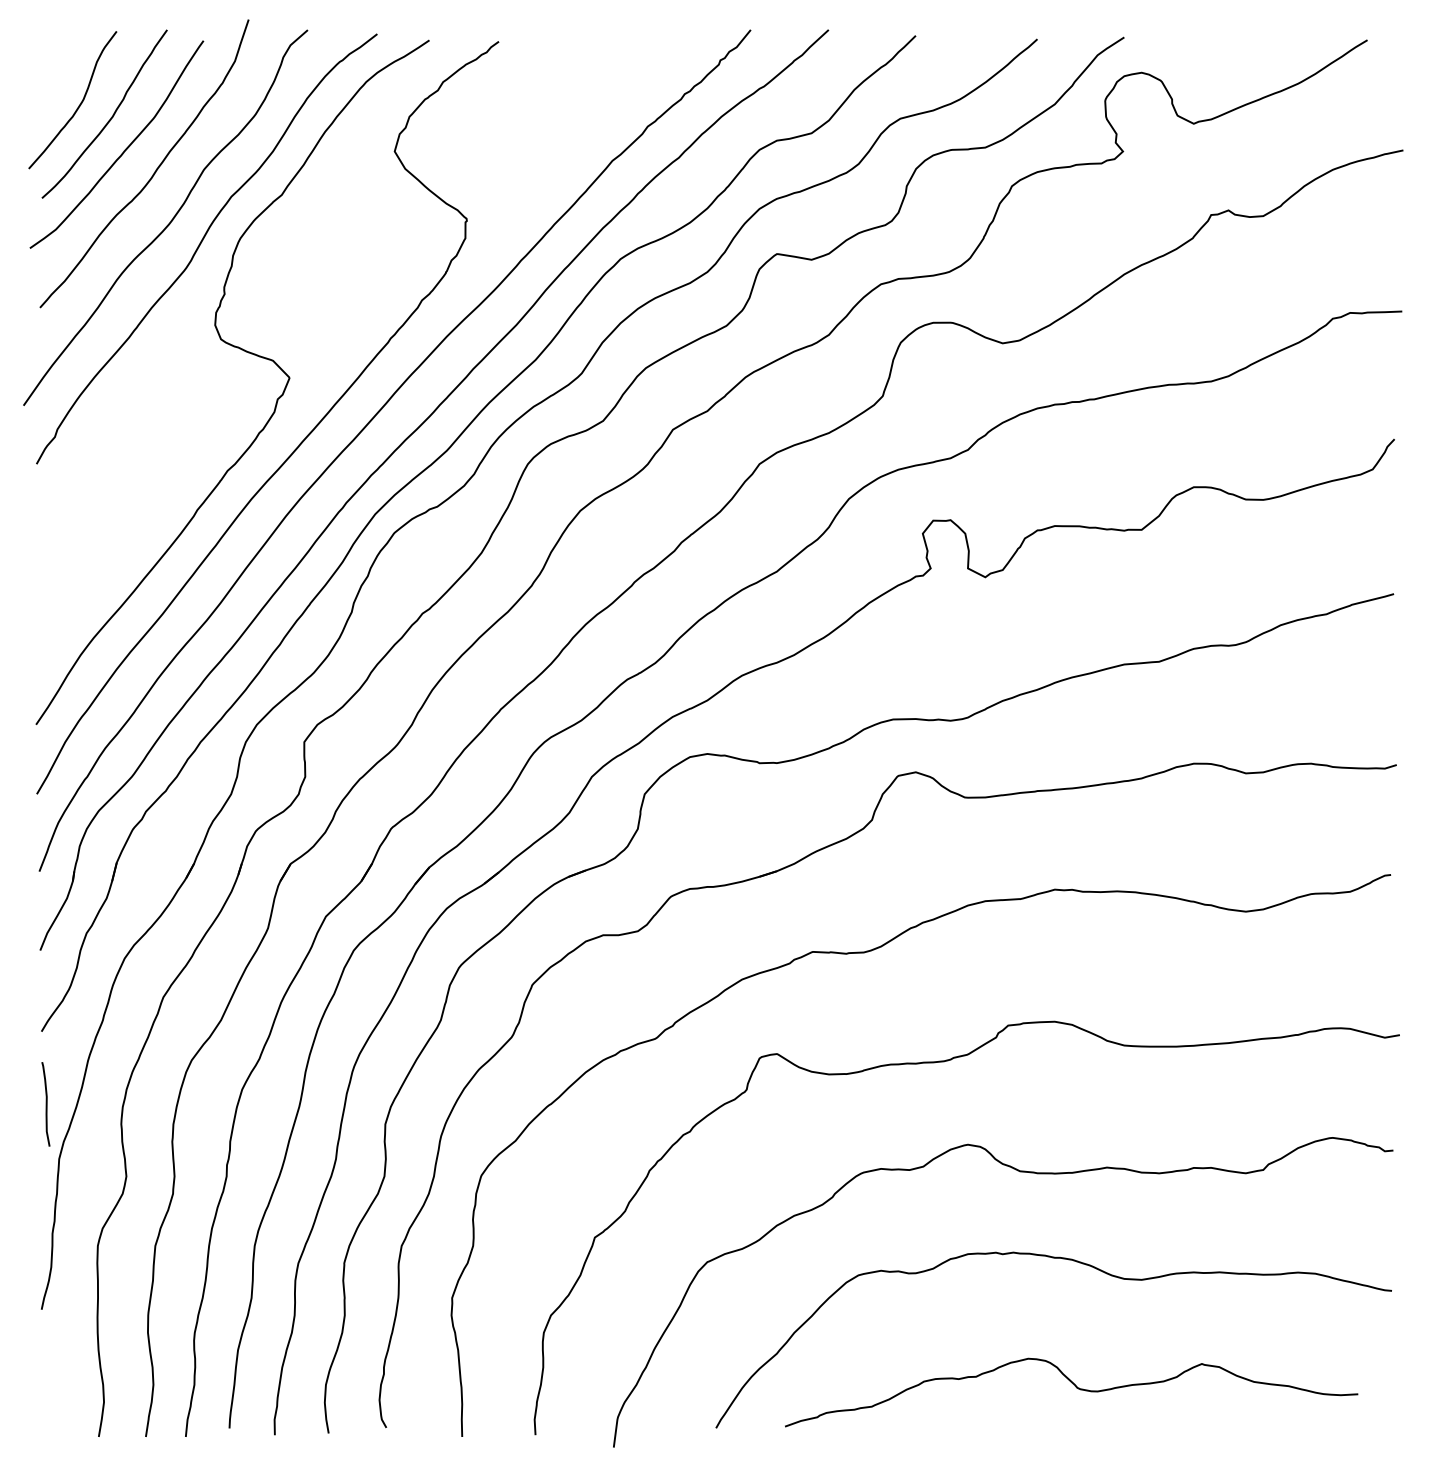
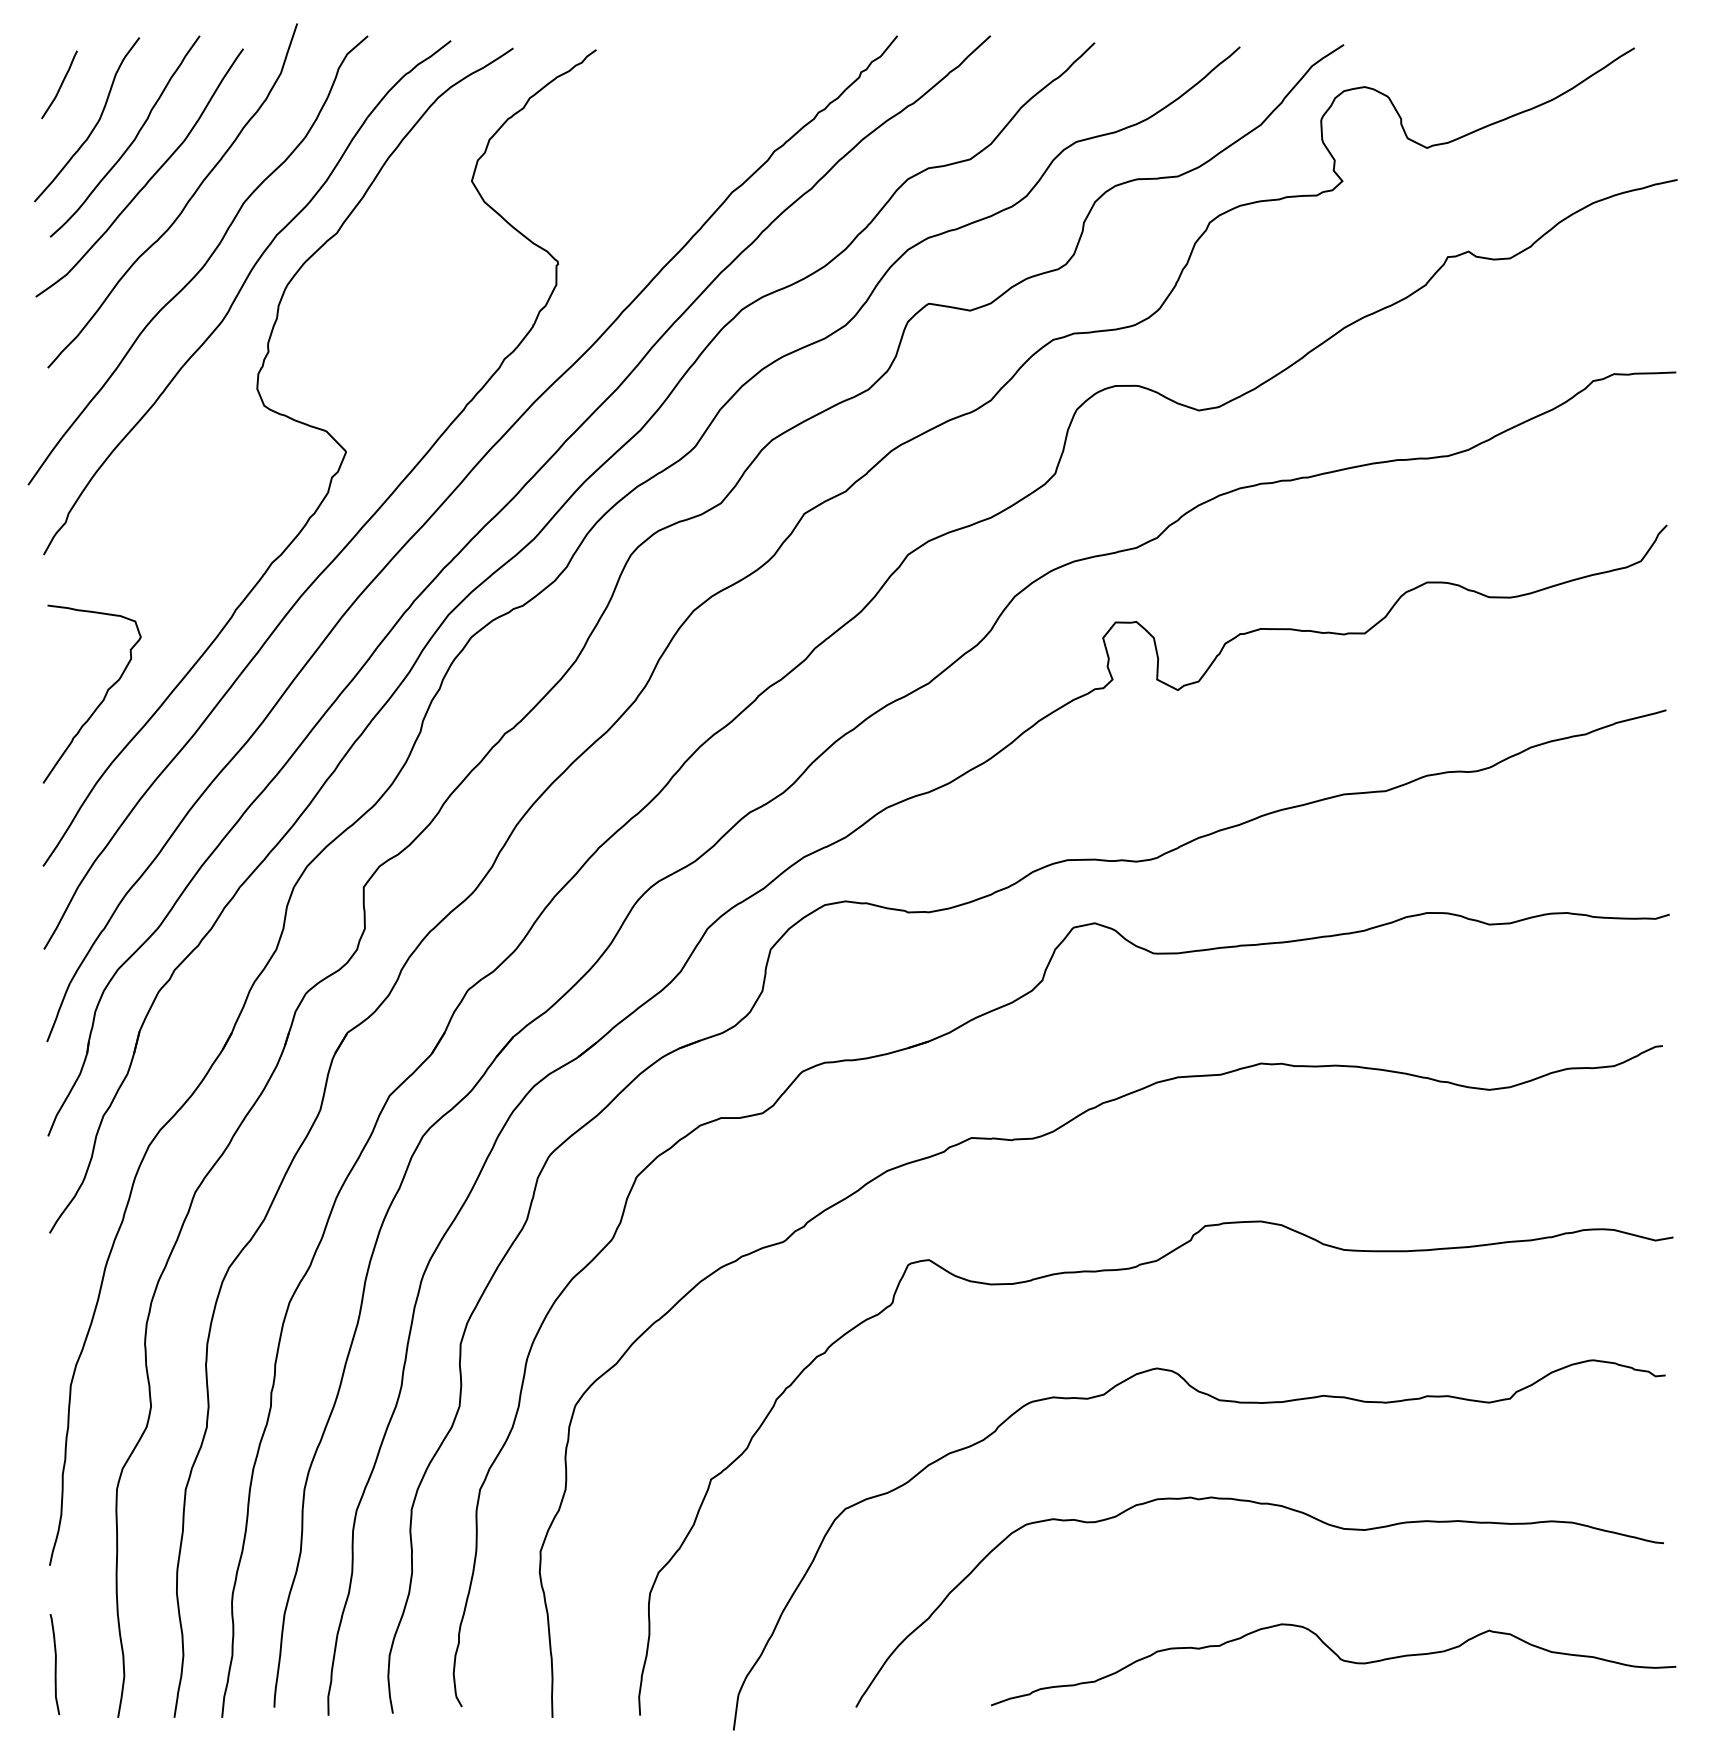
curve: (50, 70) -> (60, 84), added
curve: (83, 587) -> (99, 702), added
curve: (45, 1104) -> (54, 1664), moved
curve: (1075, 1387) -> (1338, 1658), moved

